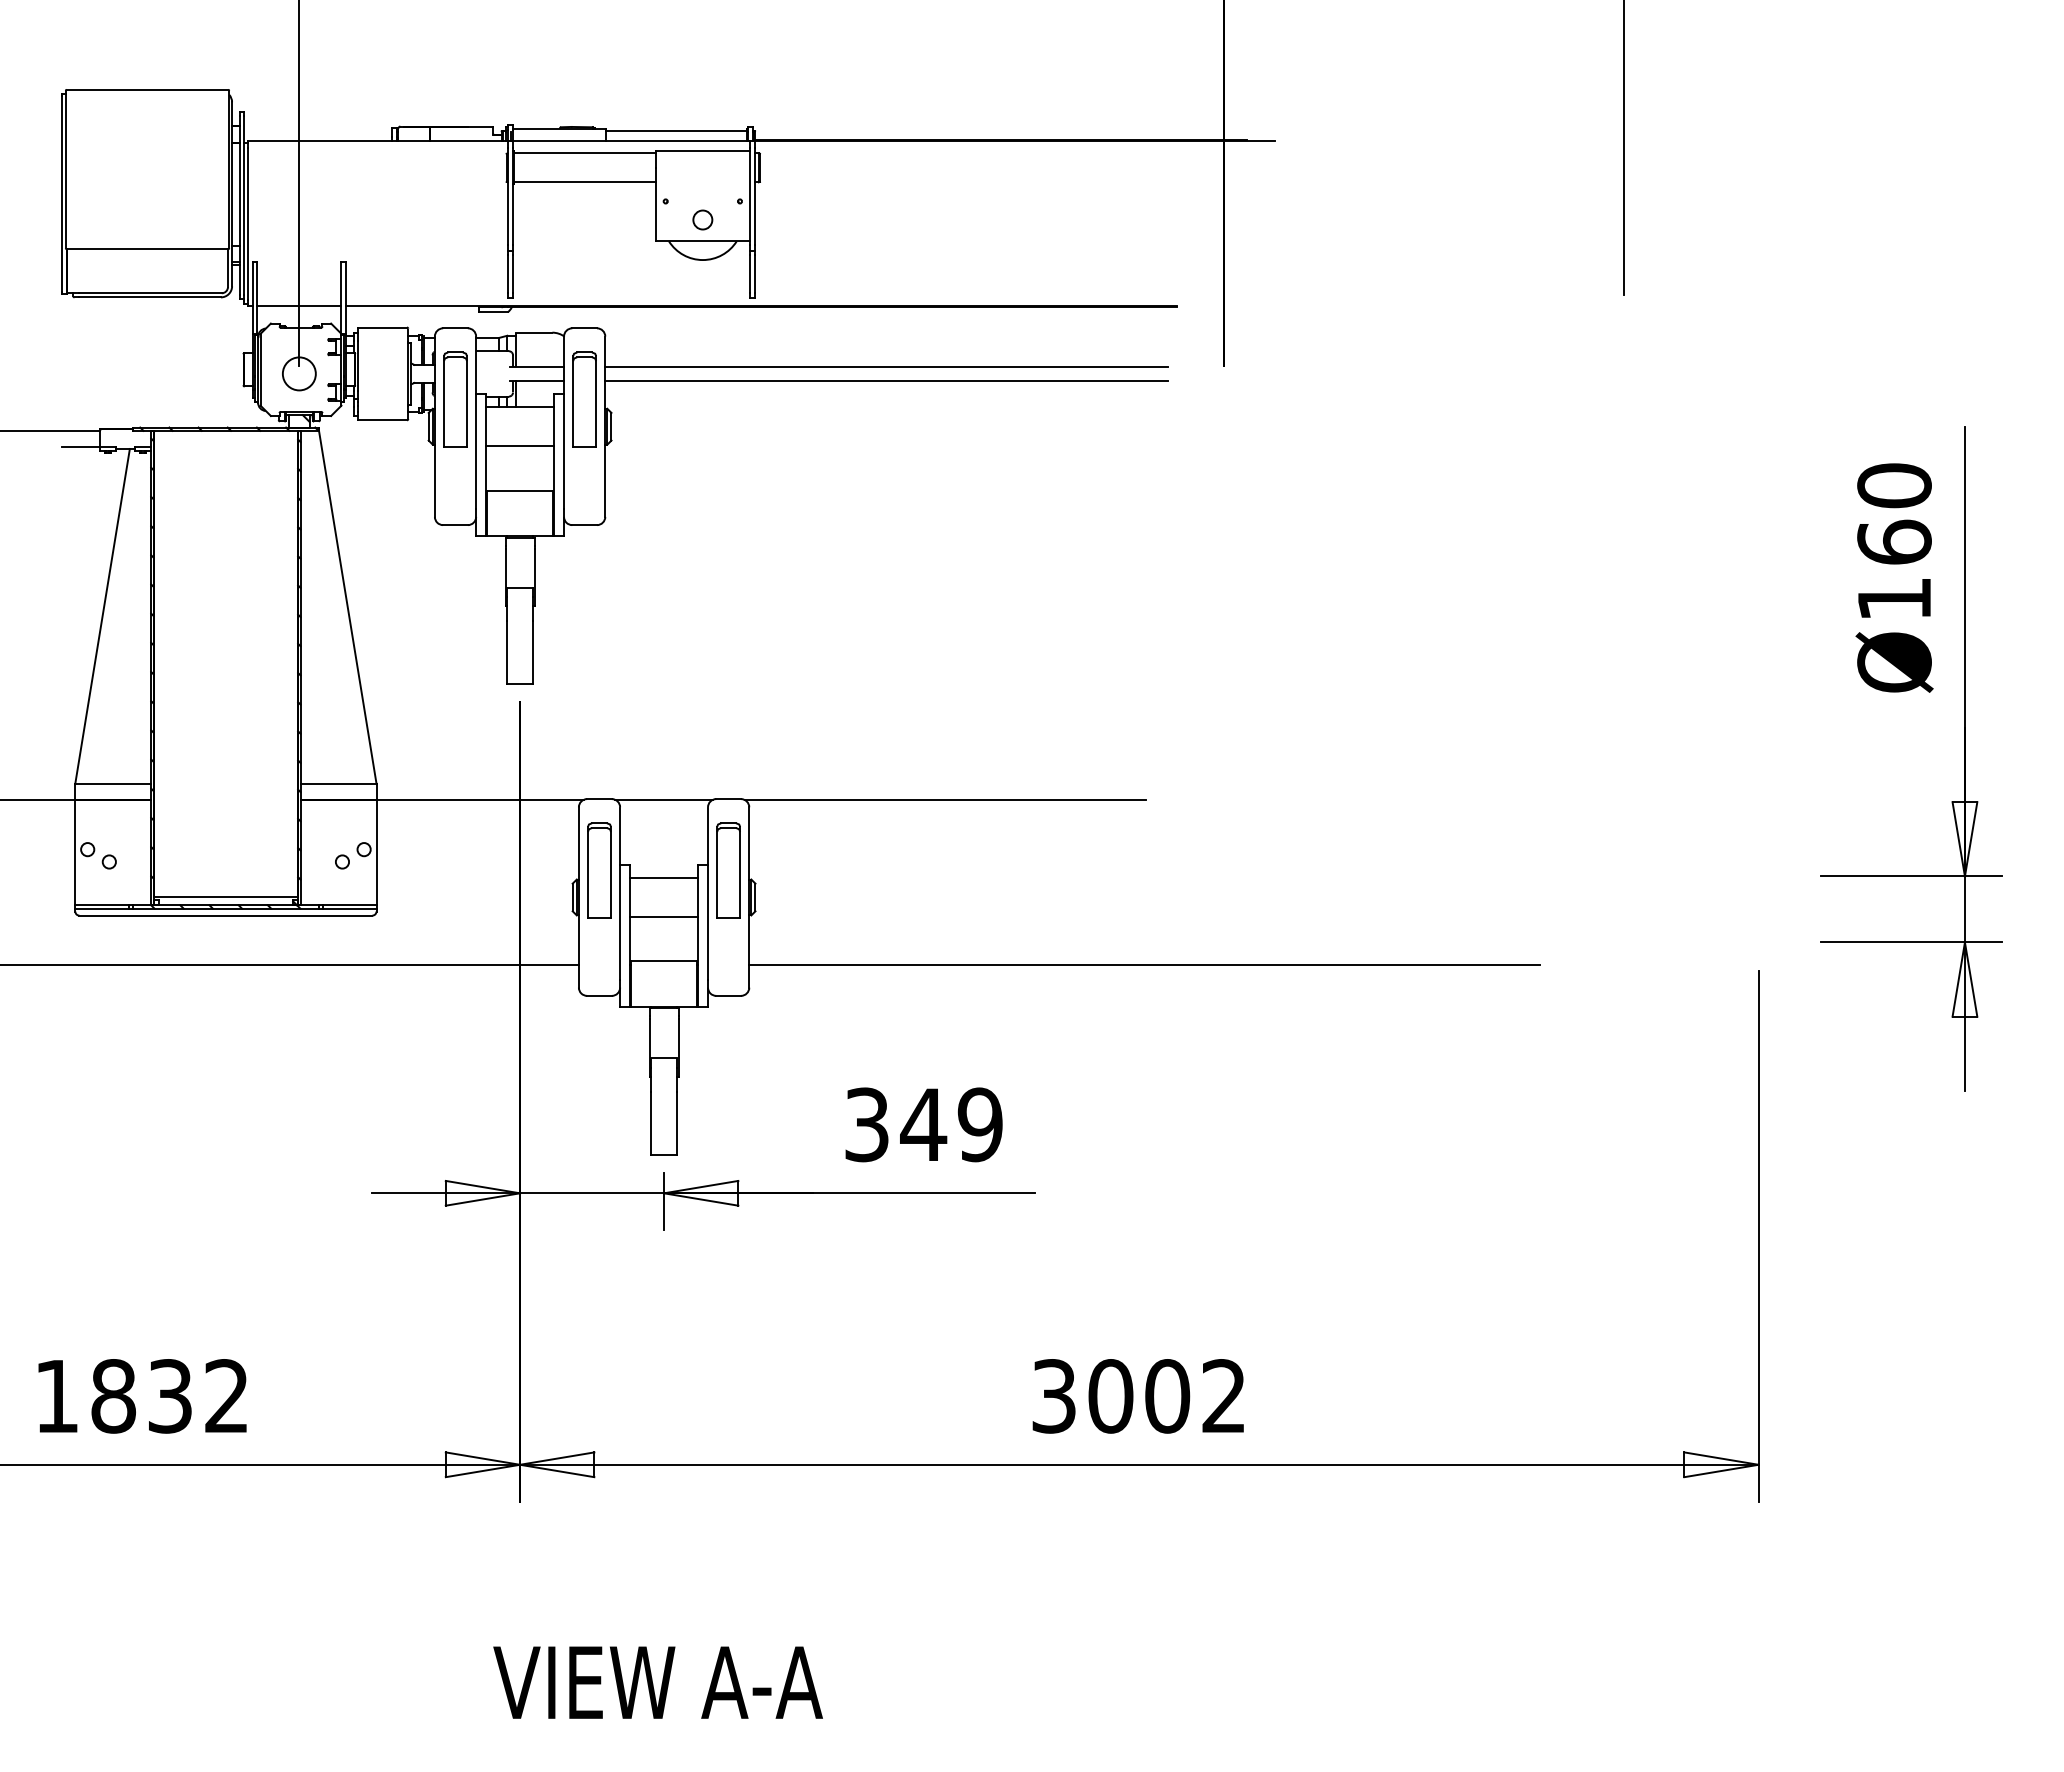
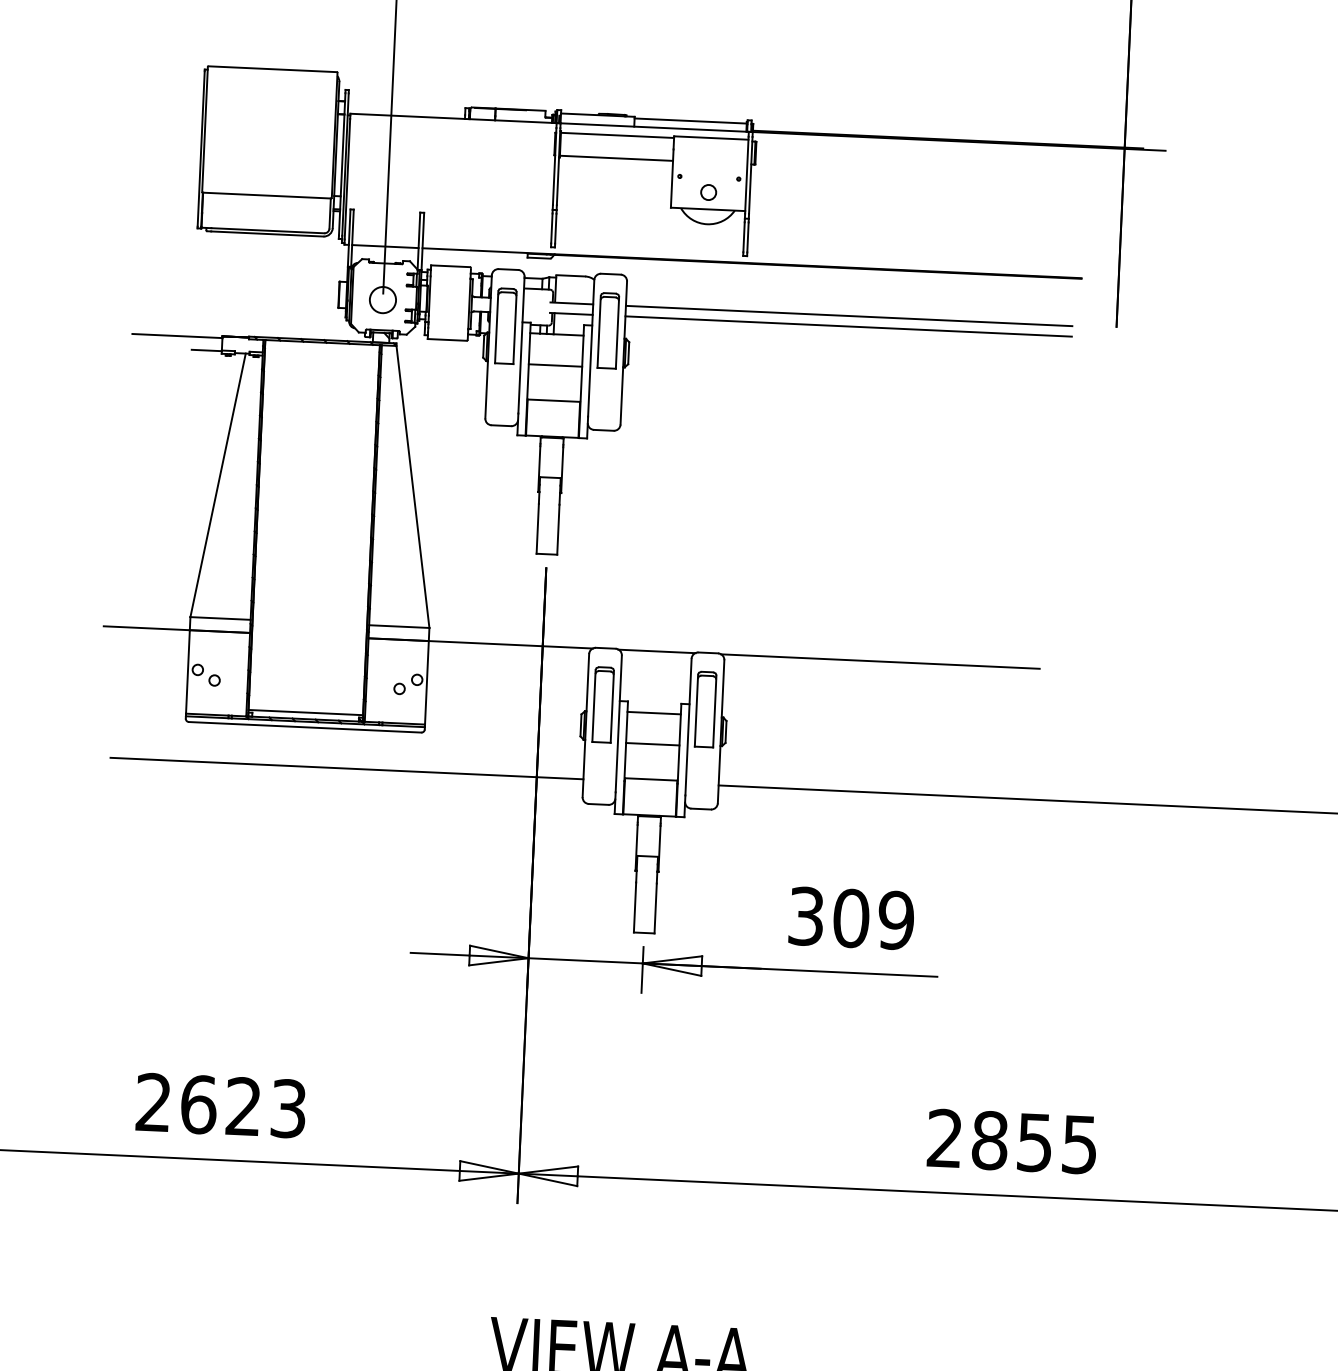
text: (923, 1124) -> (851, 918), 349 -> 309
text: (141, 1396) -> (220, 1105), 1832 -> 2623
text: (1138, 1396) -> (1011, 1141), 3002 -> 2855

